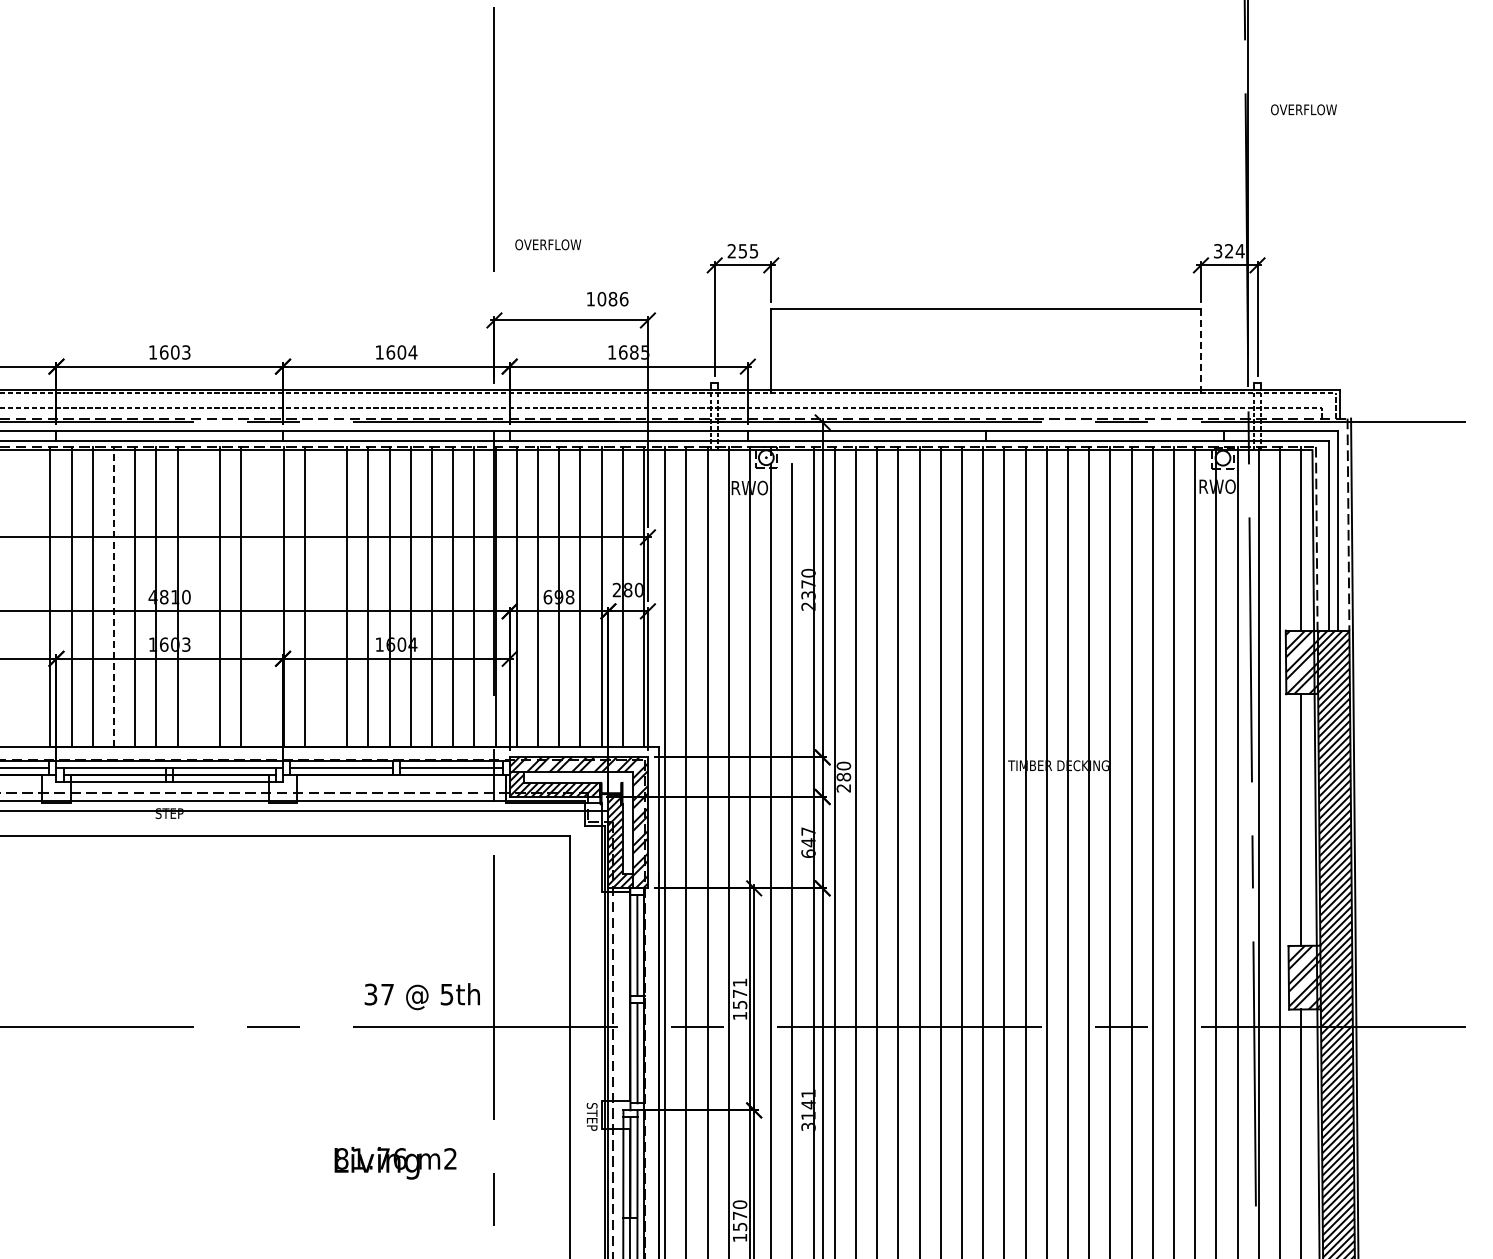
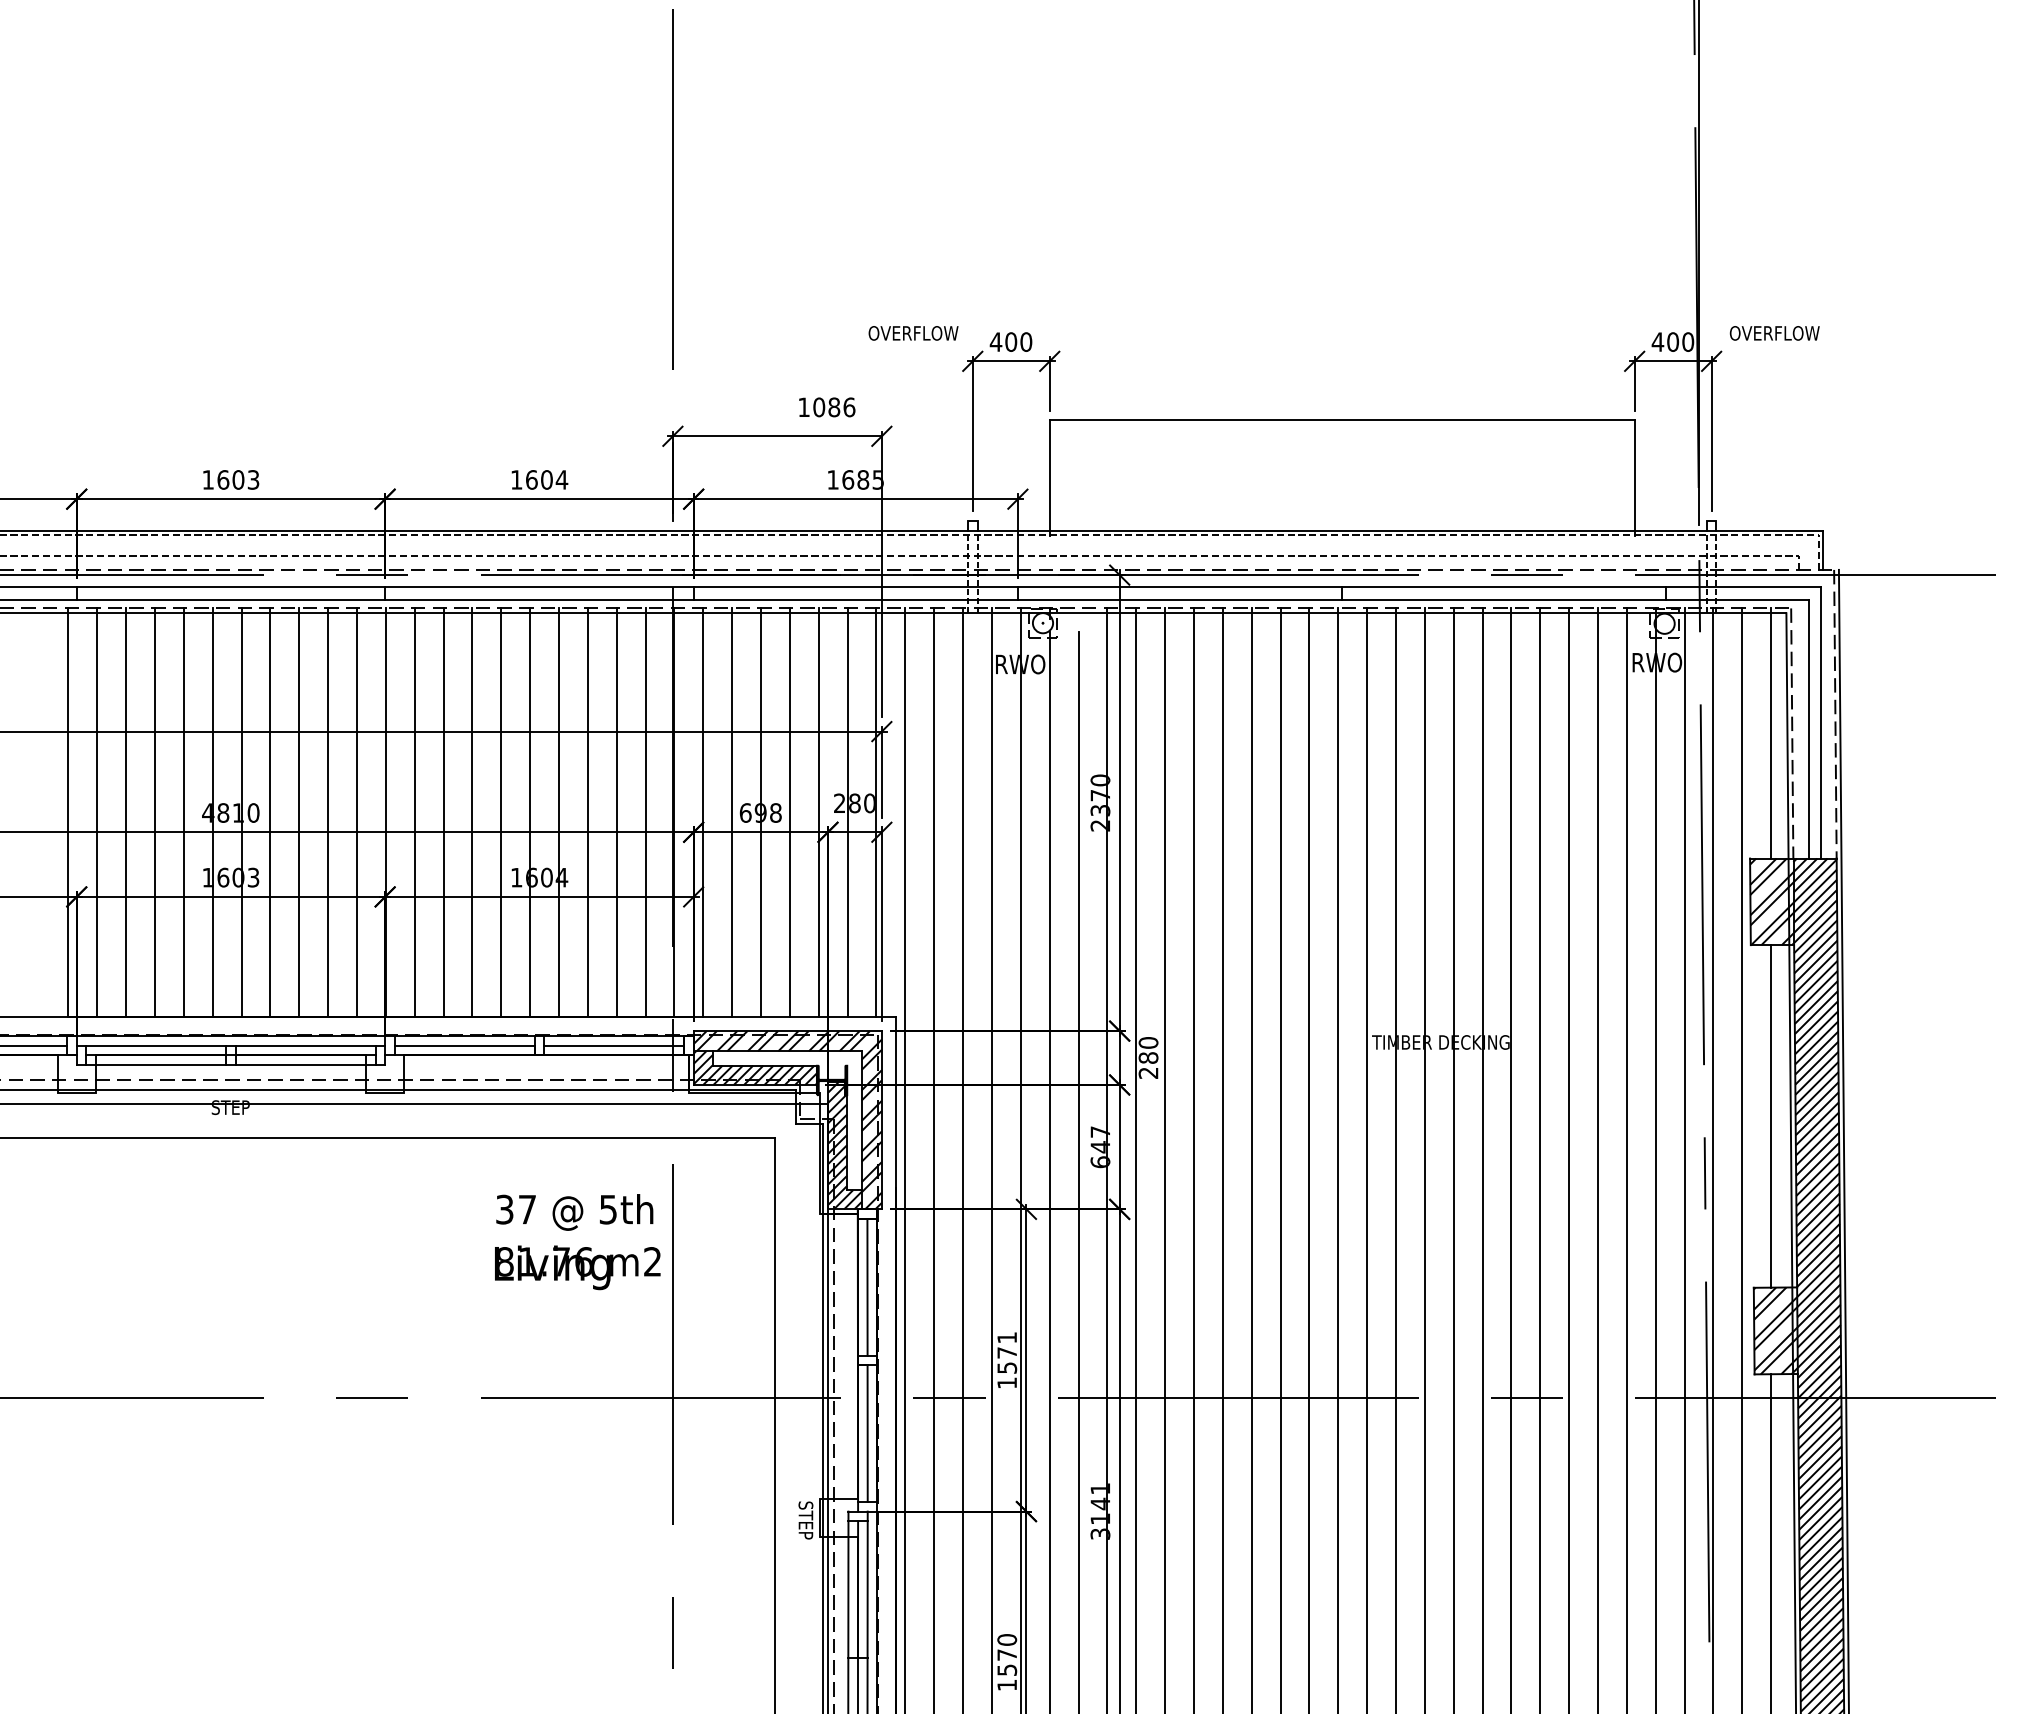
text: (1303, 109) -> (1774, 332), moved
text: (548, 244) -> (913, 332), moved
text: (742, 251) -> (1010, 342), 255 -> 400
text: (1228, 251) -> (1672, 342), 324 -> 400
line: (1200, 351) -> (1633, 478), dashed -> solid
line: (113, 596) -> (154, 812), dashed -> solid
line: (198, 596) -> (270, 812), added
line: (262, 596) -> (357, 812), added
line: (325, 596) -> (442, 812), added
text: (421, 996) -> (573, 1212), moved
text: (395, 1163) -> (577, 1268), moved

